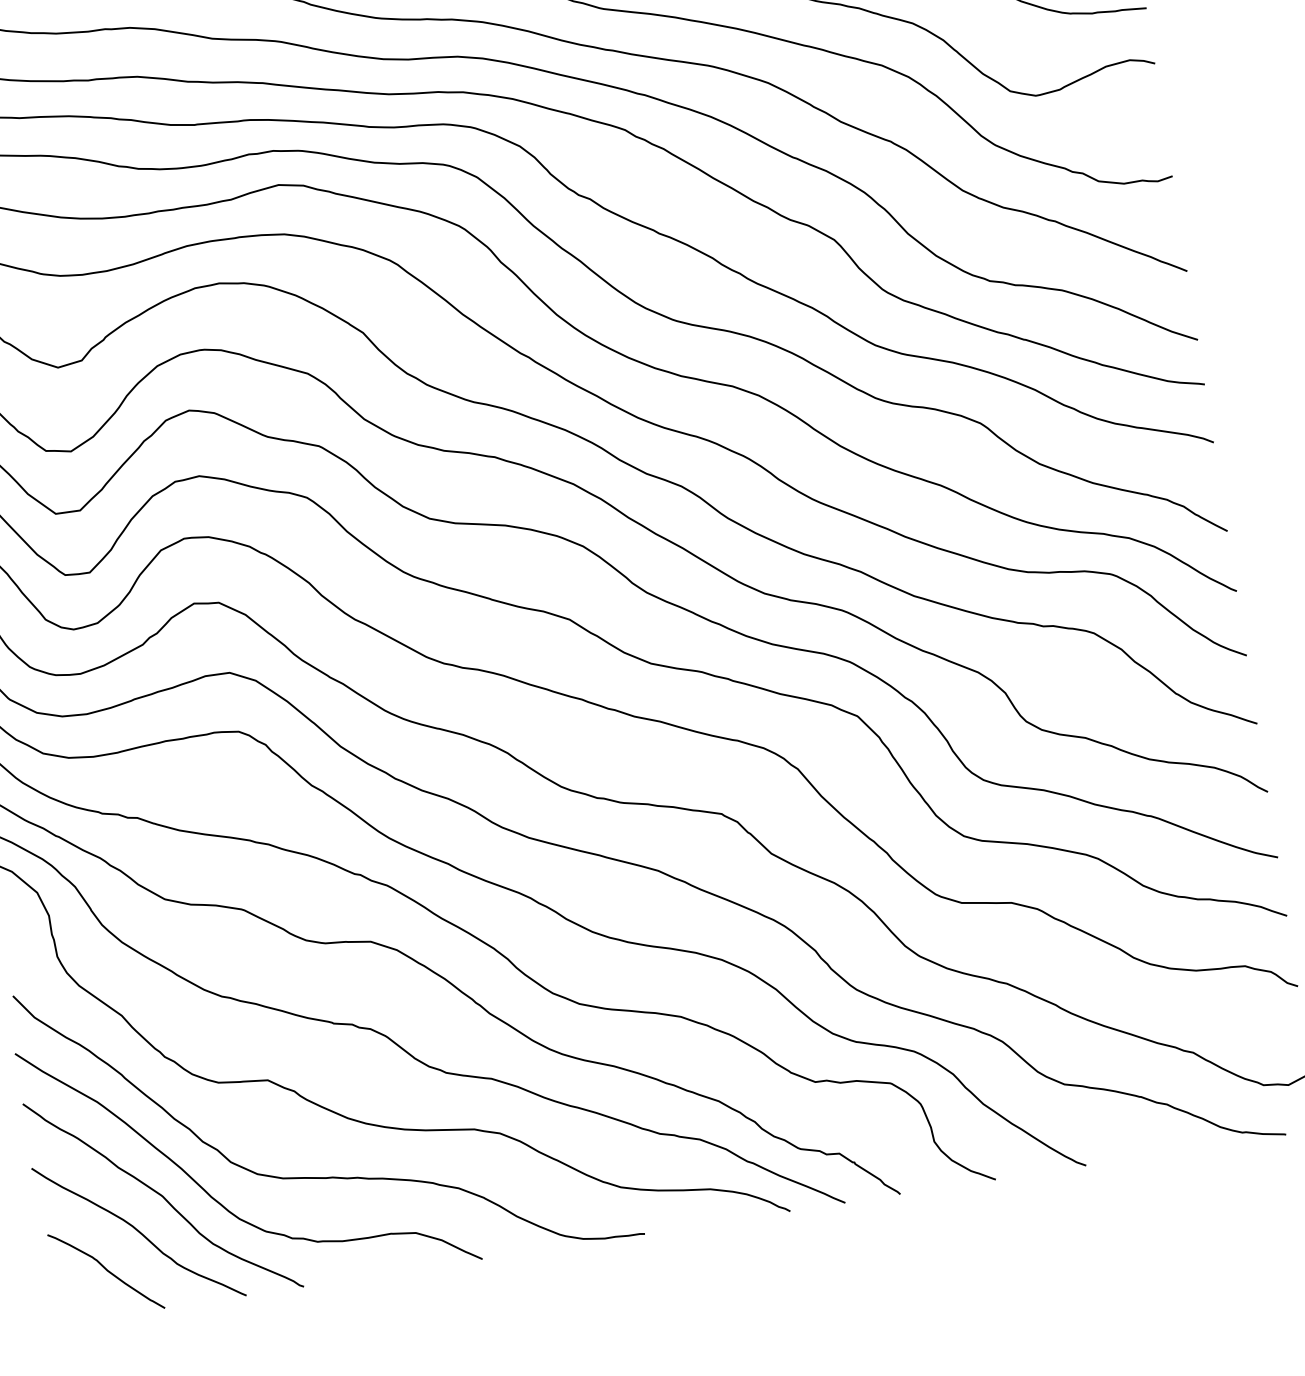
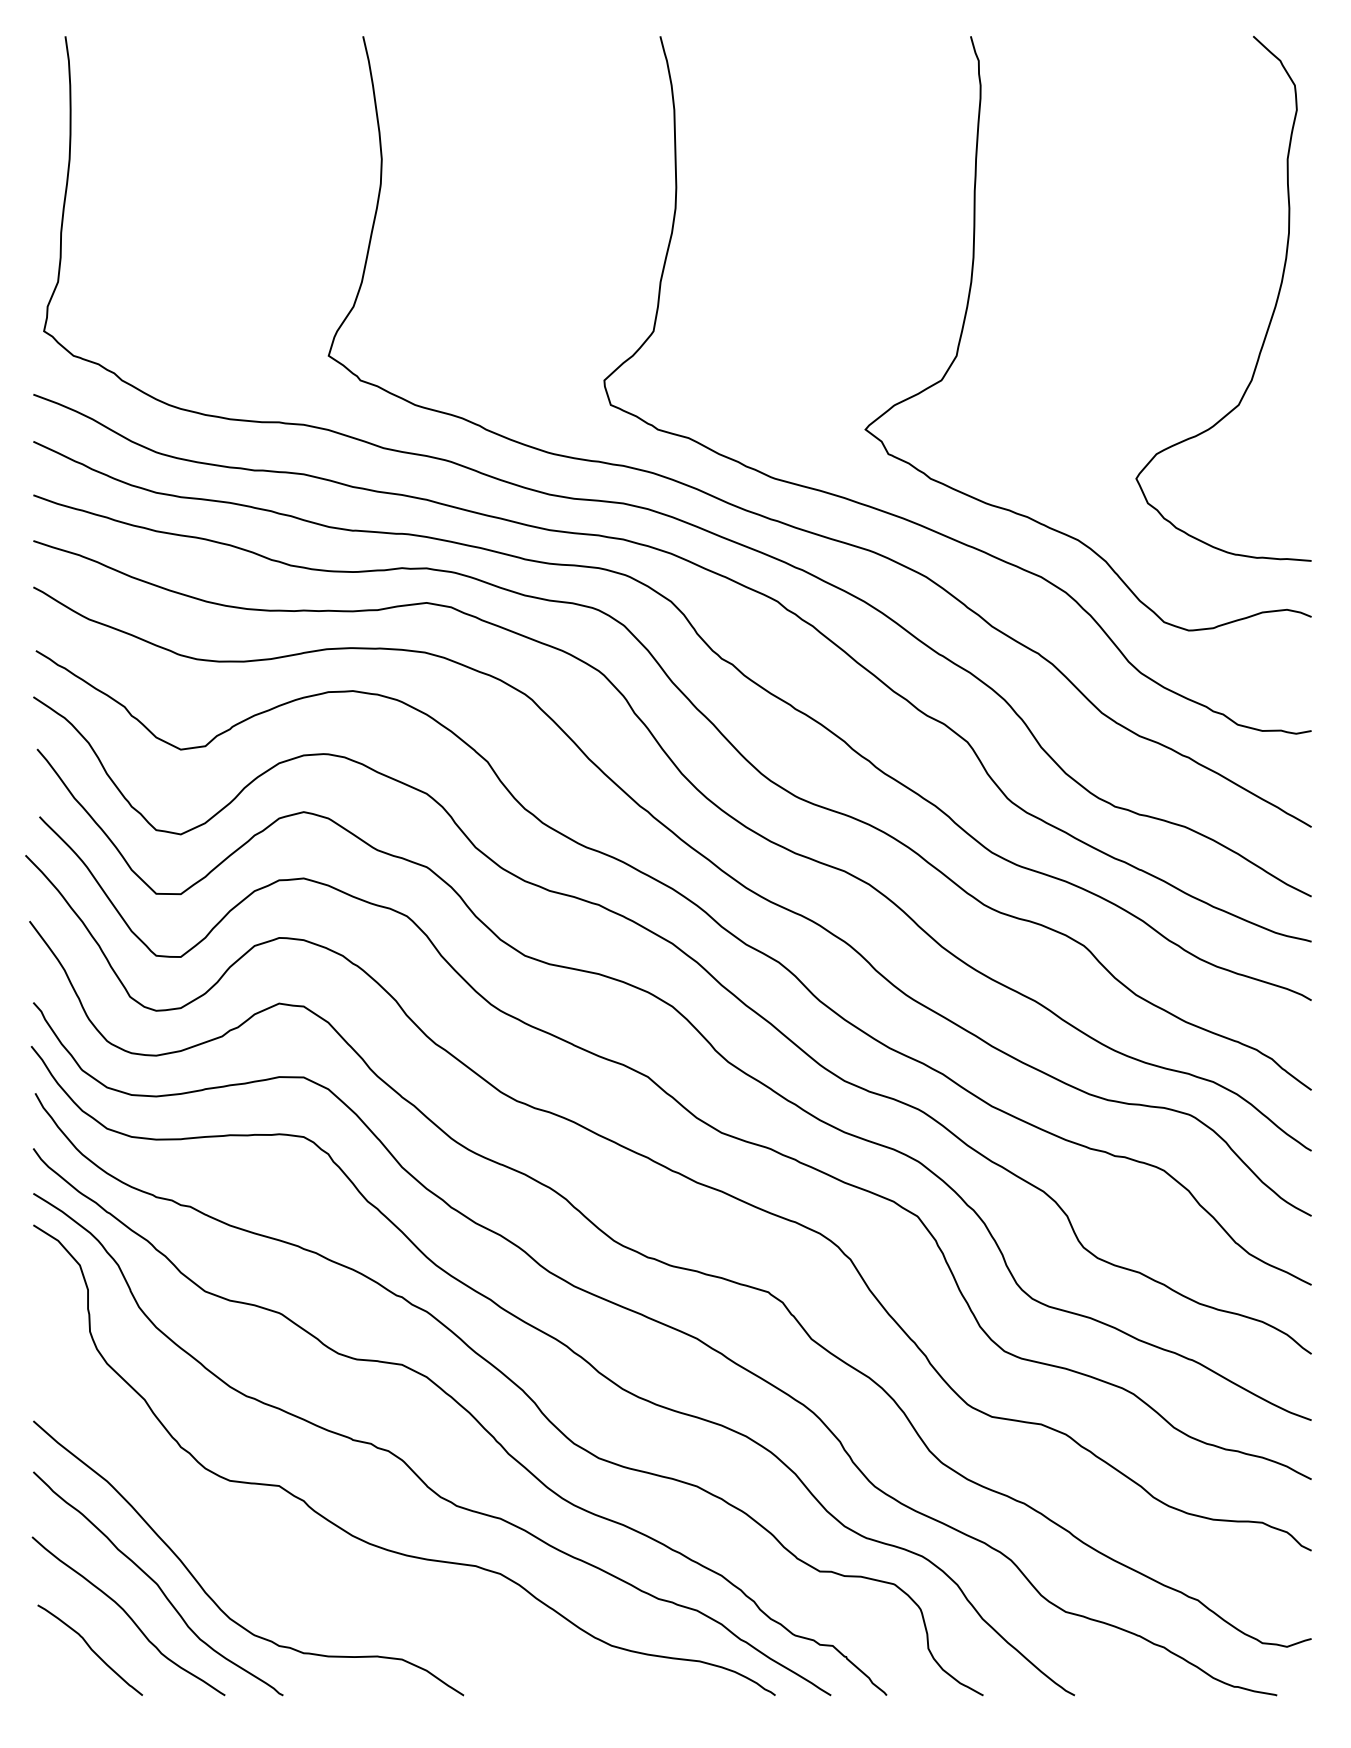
curve: (329, 1176) -> (325, 1590), removed

